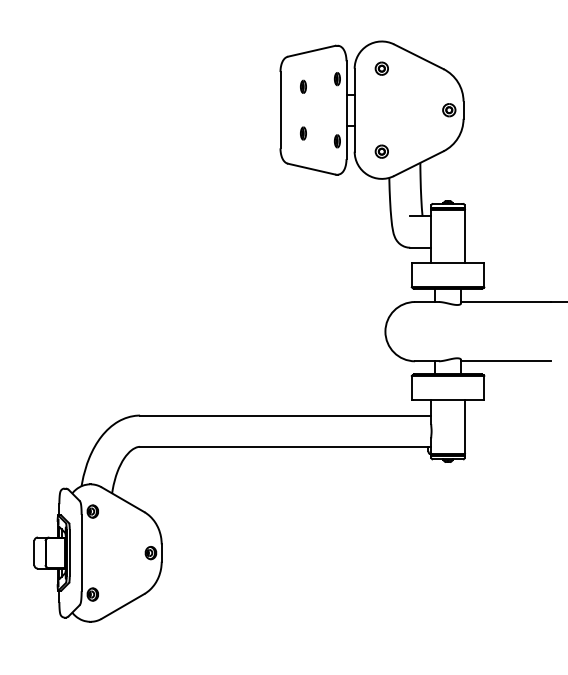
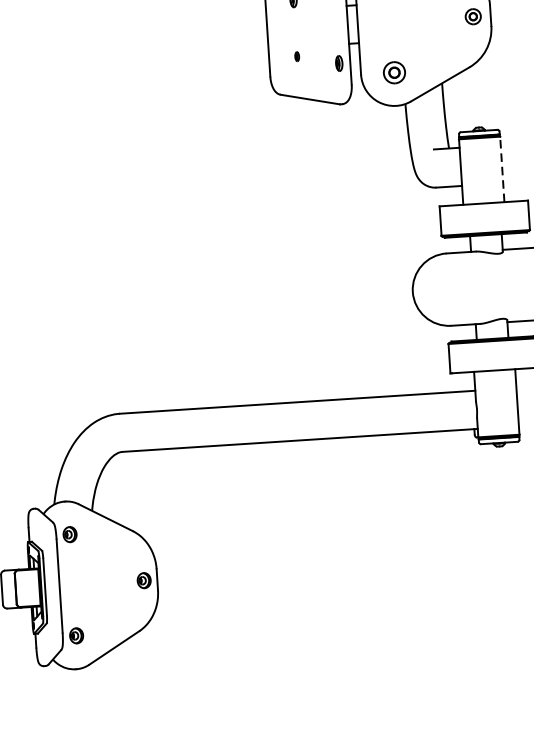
part: (303, 133) -> (297, 56), size x0.6
part: (381, 151) -> (393, 72), size x1.4
line: (464, 236) -> (501, 169), solid -> dashed

